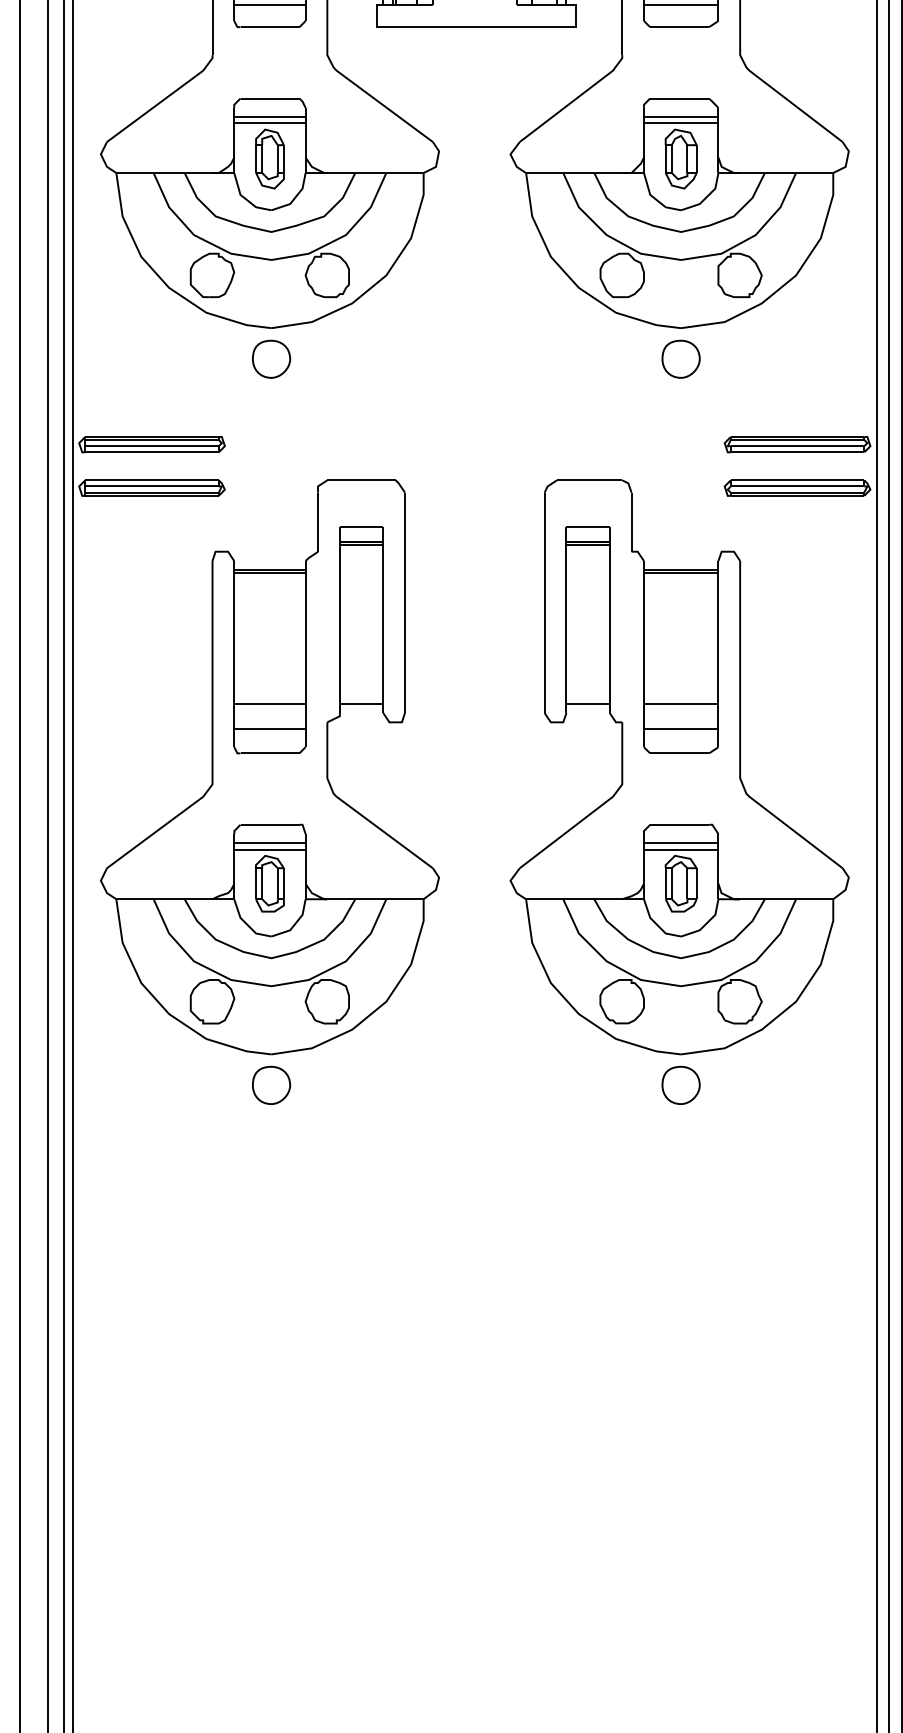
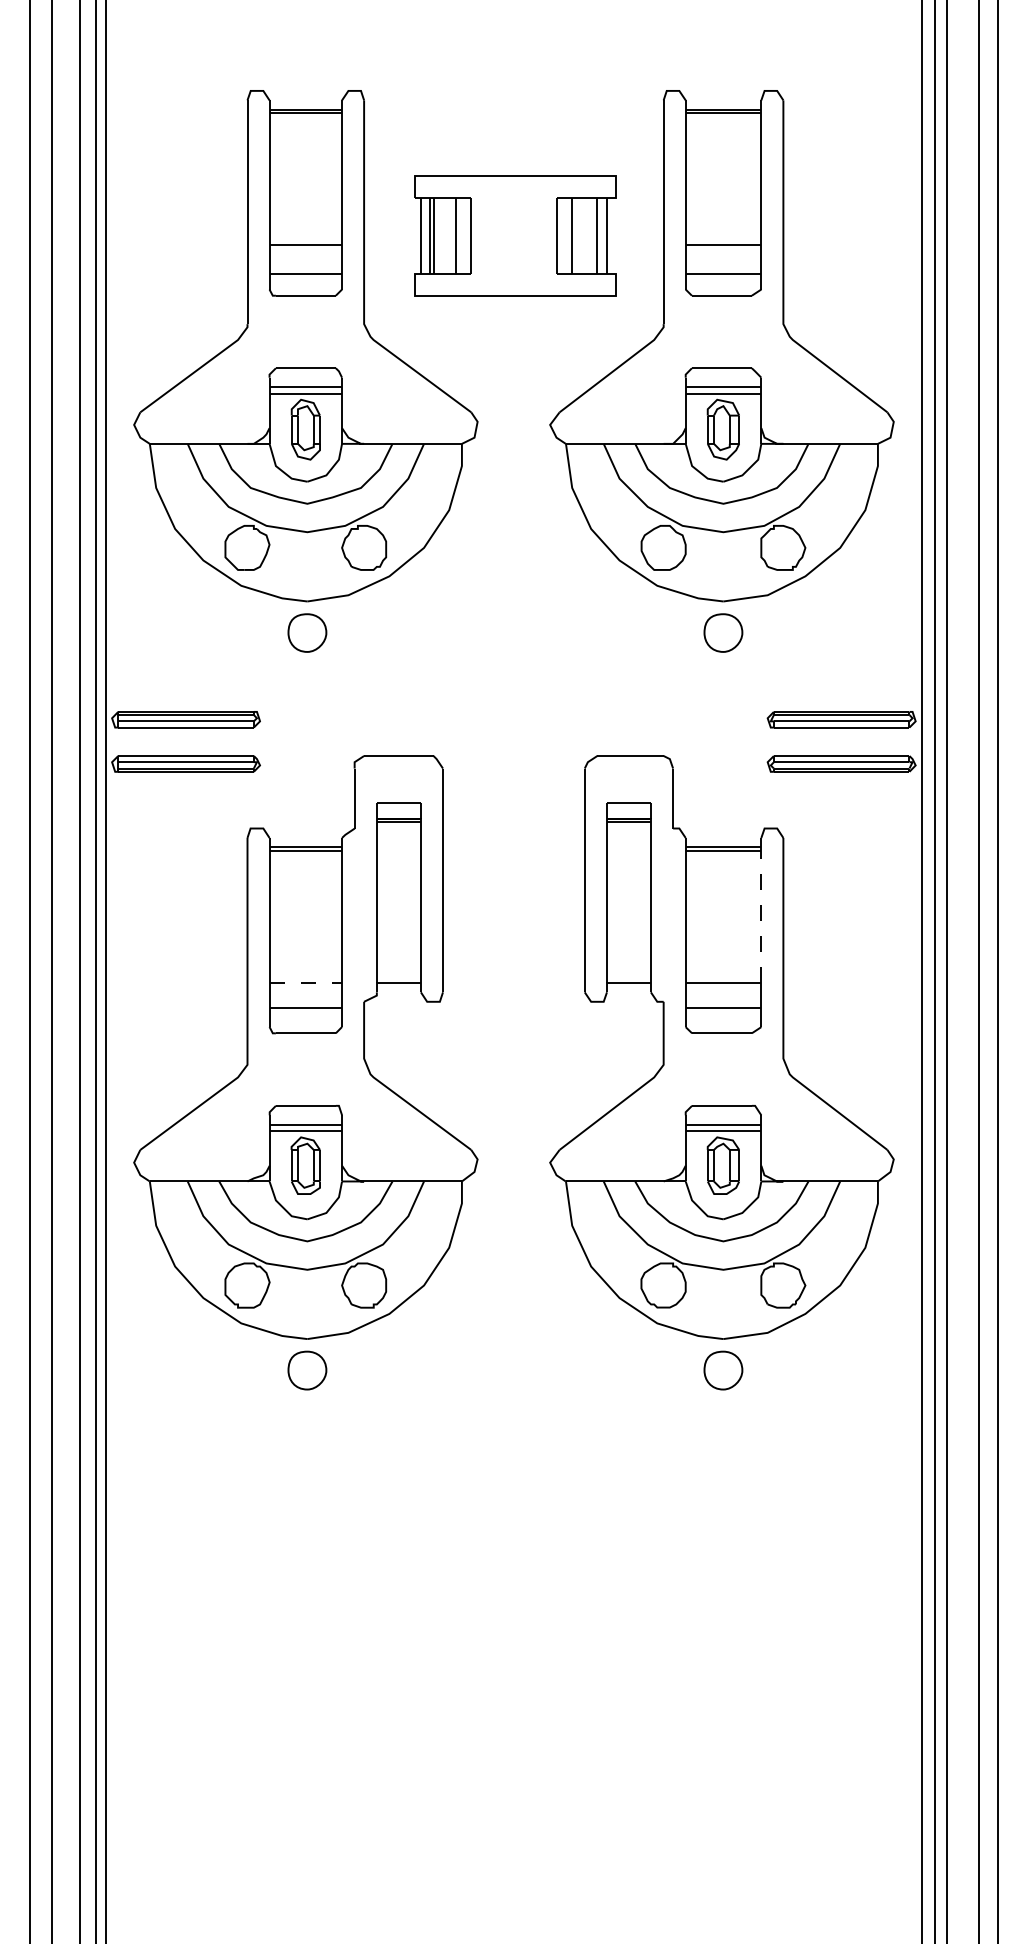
line: (718, 638) -> (761, 916), solid -> dashed
line: (270, 703) -> (306, 982), solid -> dashed

